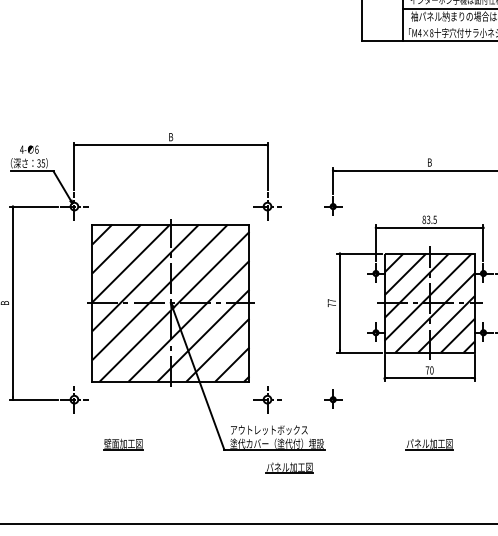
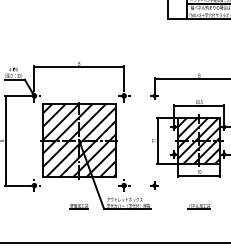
part: (121, 444) -> (78, 206), moved
part: (287, 468) -> (133, 217), removed

